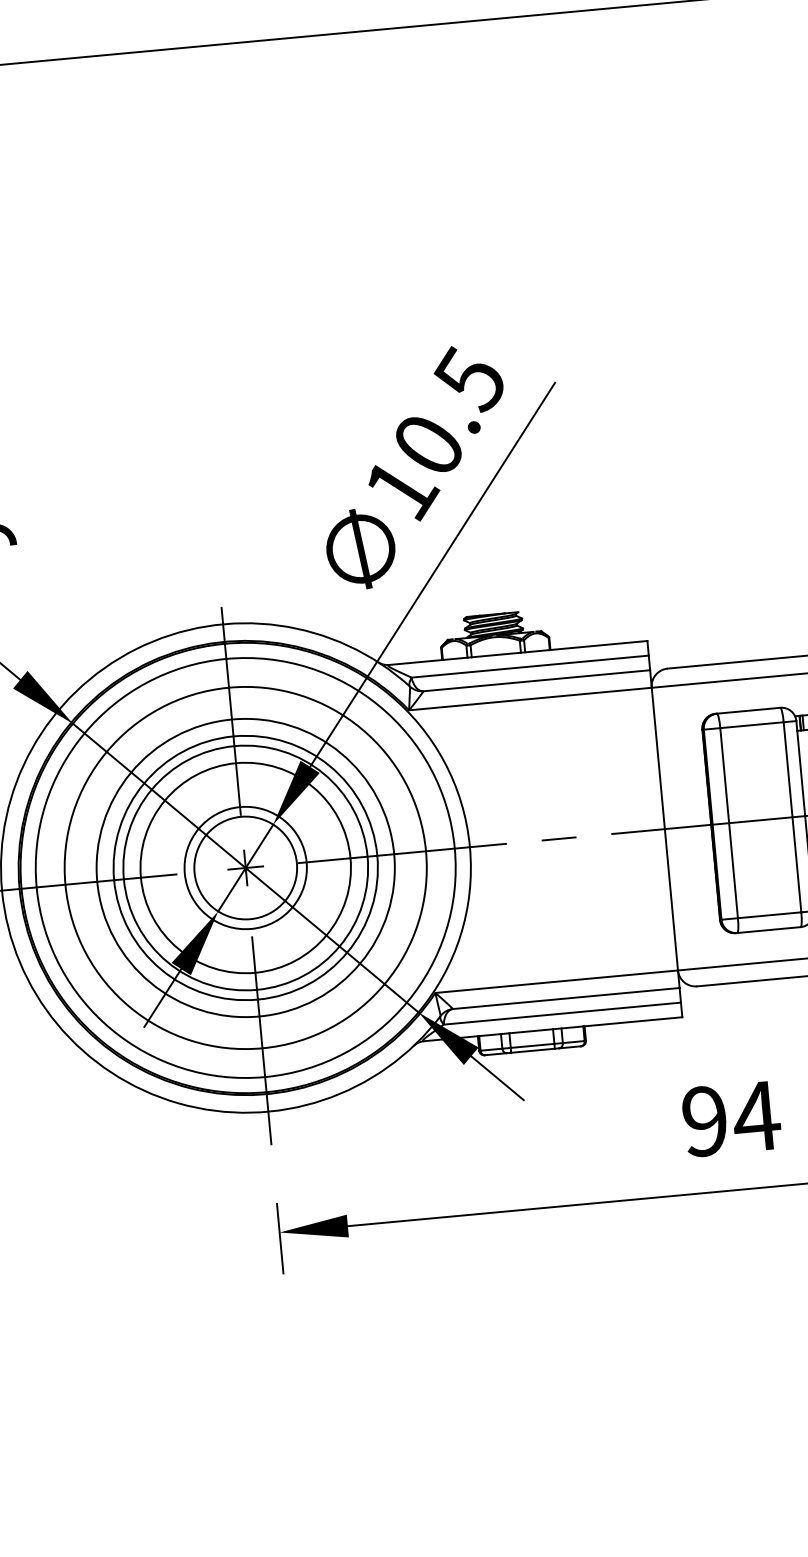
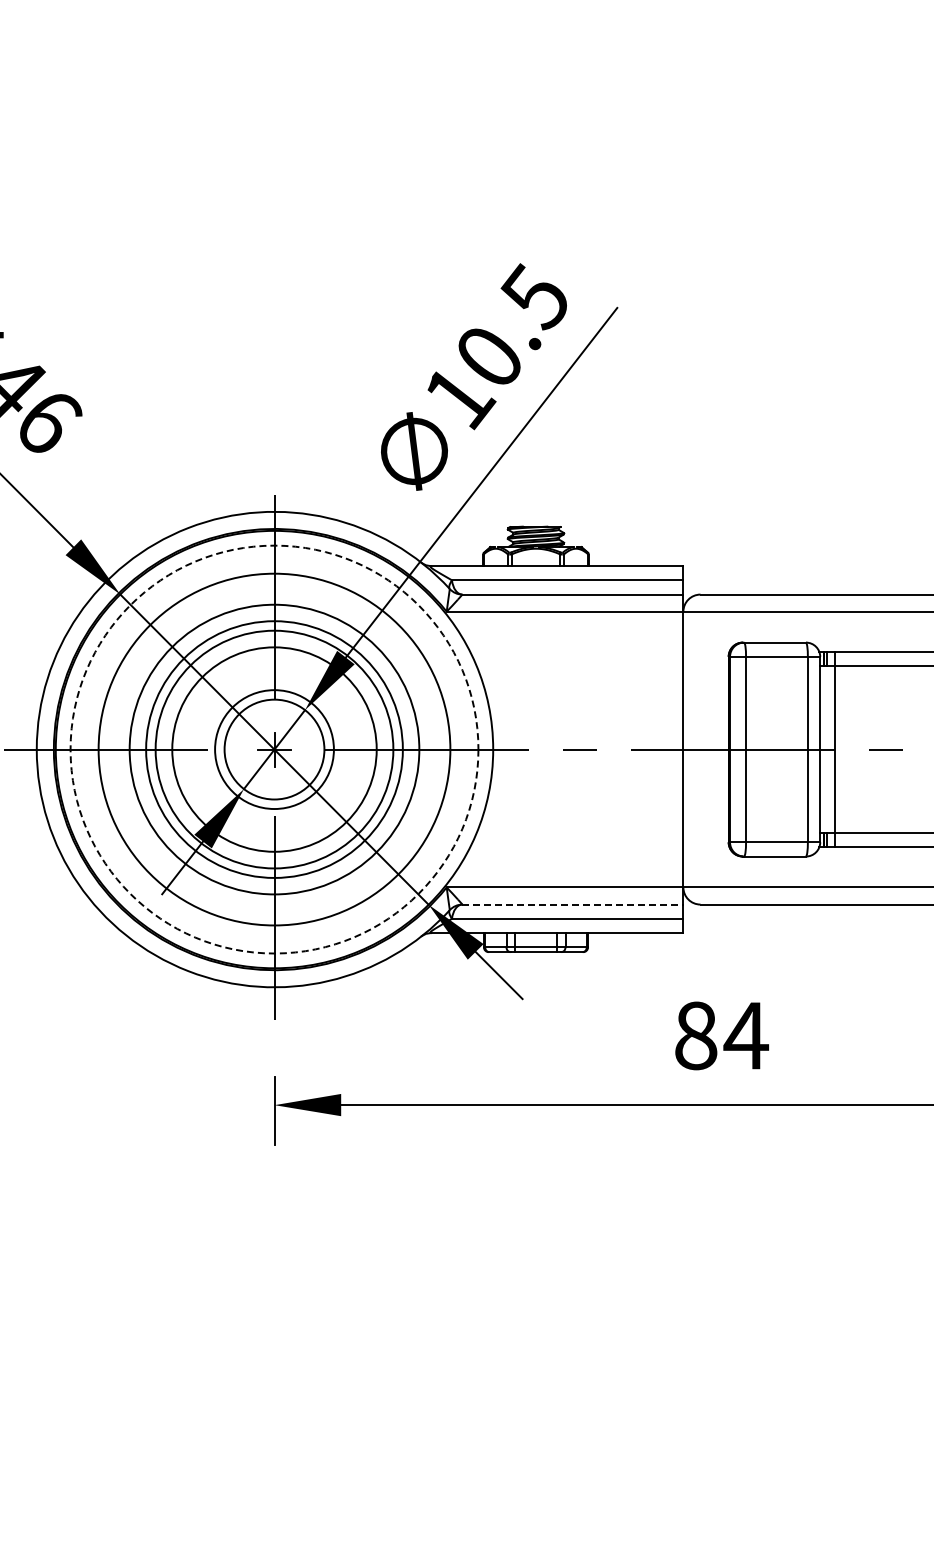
circle: (245, 867) -> (274, 749), solid -> dashed
line: (566, 998) -> (573, 904), solid -> dashed
text: (705, 1120) -> (696, 1035), 94 -> 84

